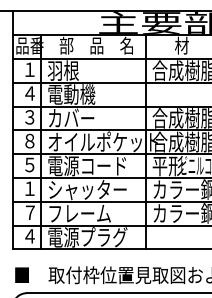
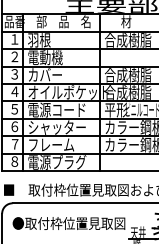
text: (29, 93) -> (14, 56), ４ -> ２
text: (29, 140) -> (14, 91), ８ -> ４
text: (29, 188) -> (14, 126), １ -> ６
text: (29, 236) -> (14, 161), ４ -> ８

